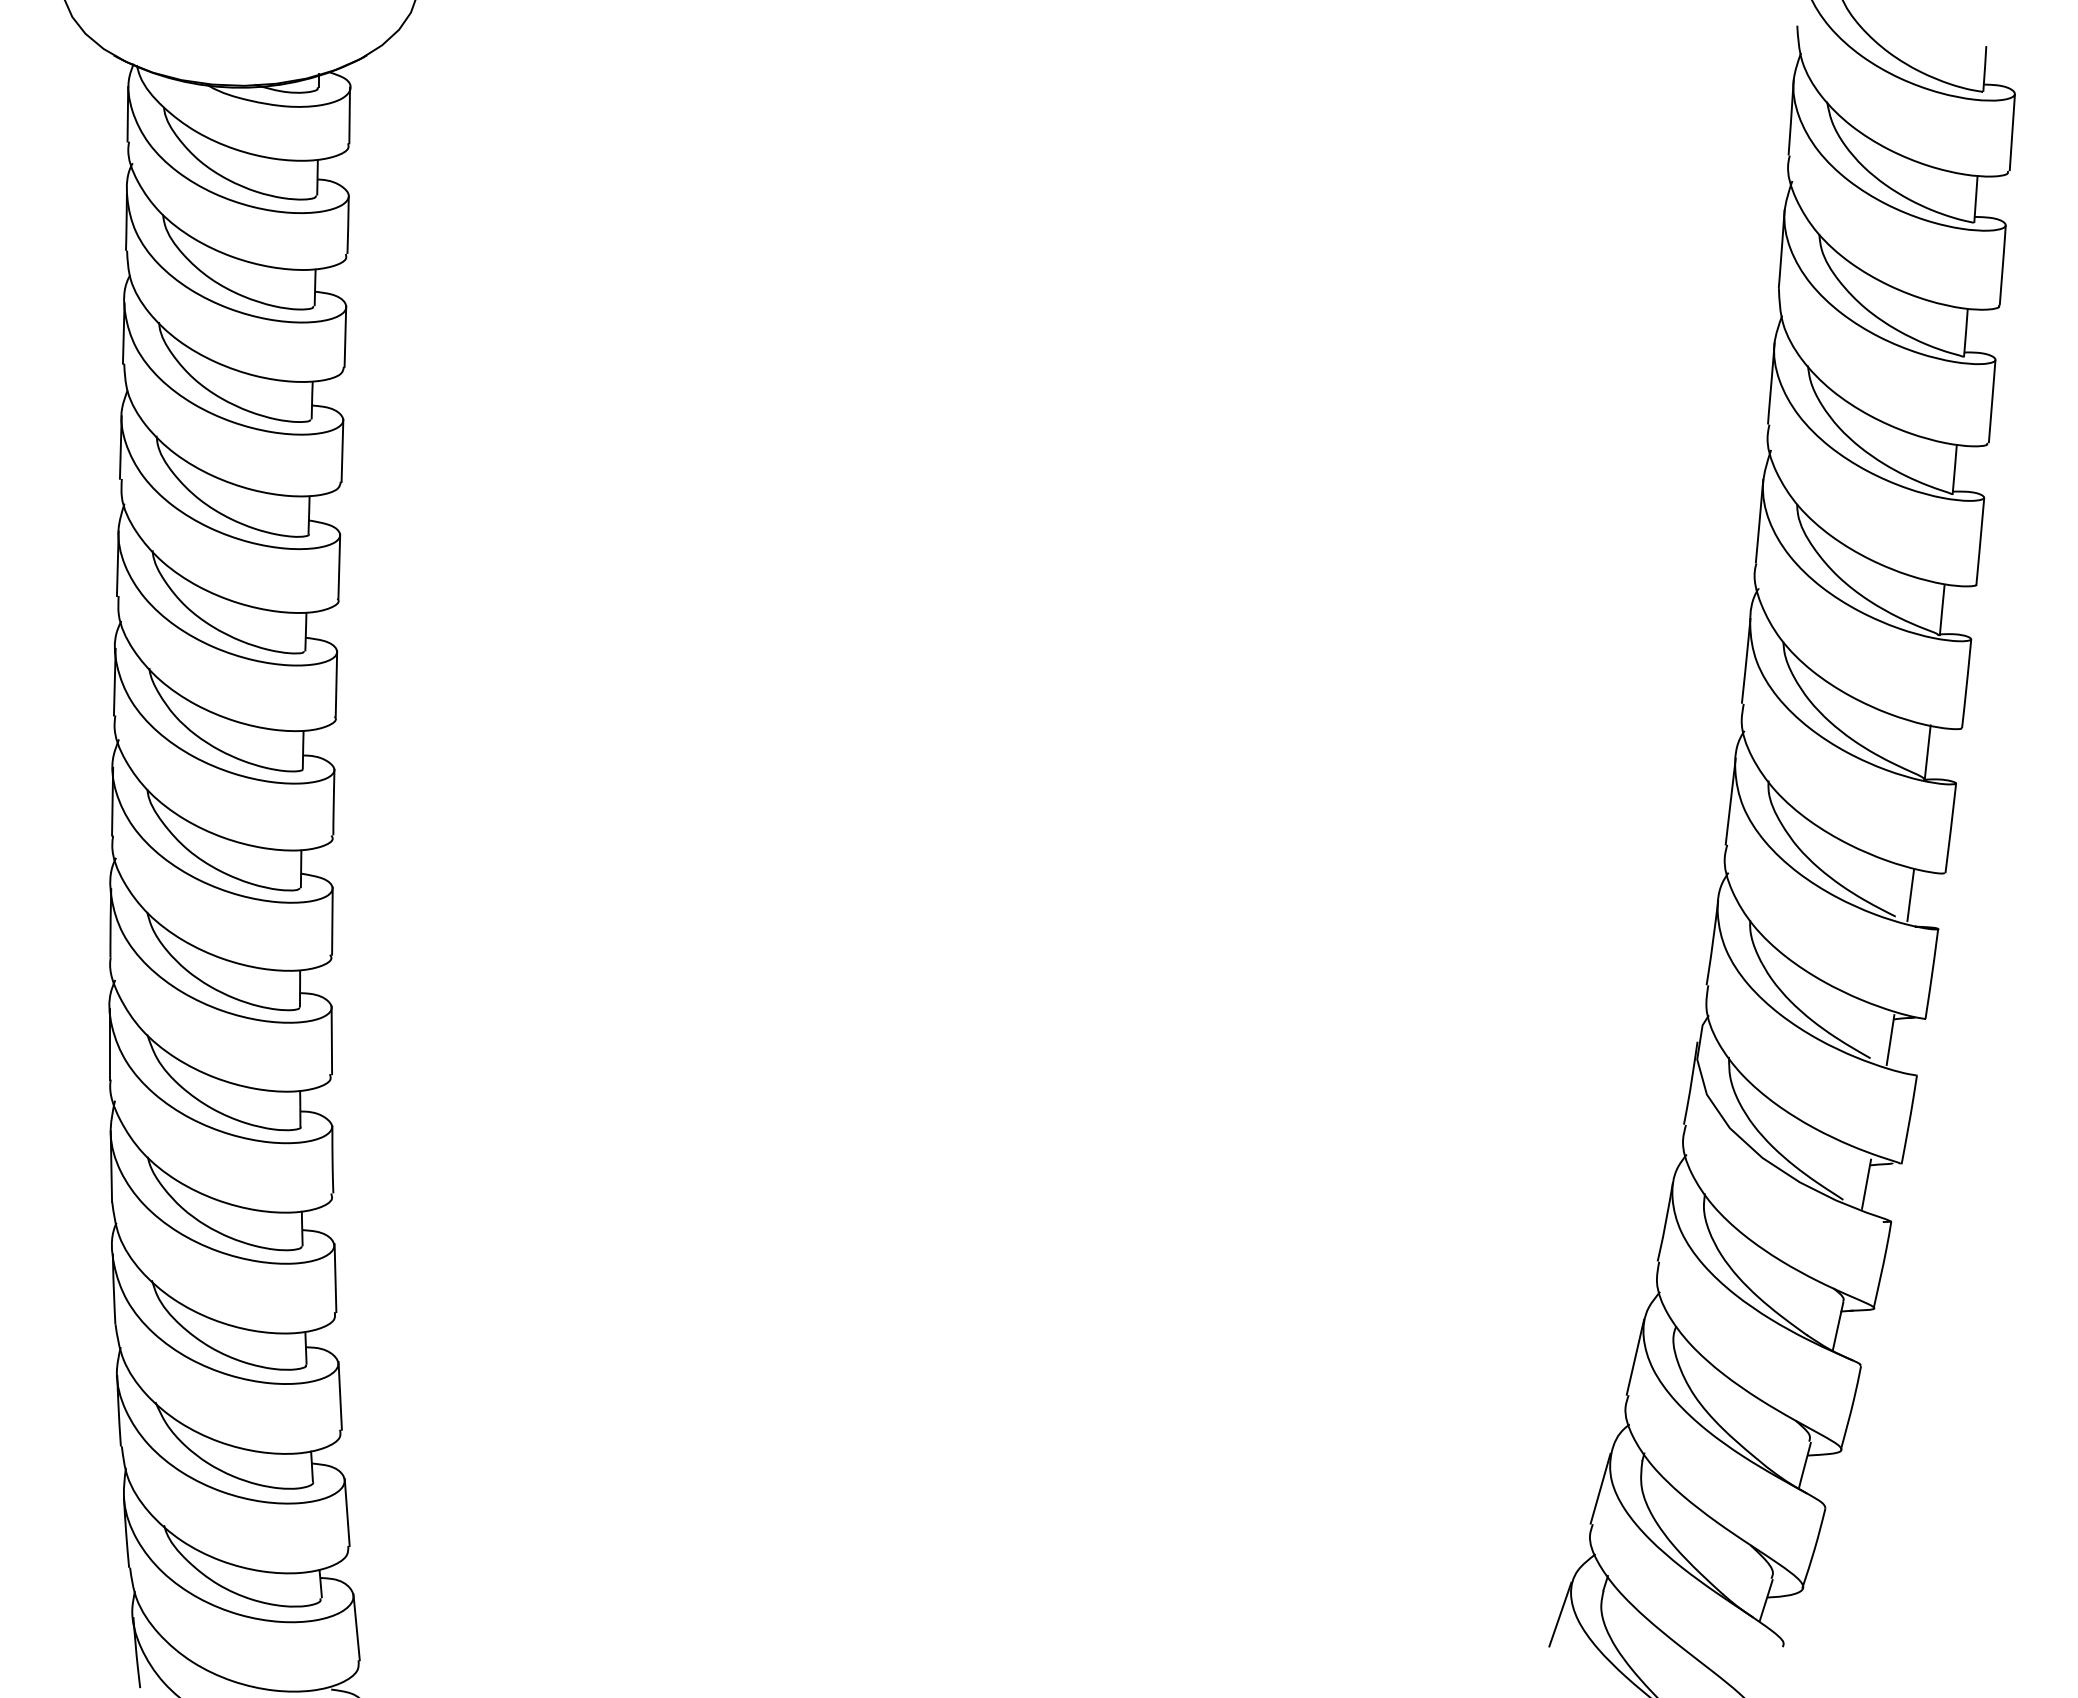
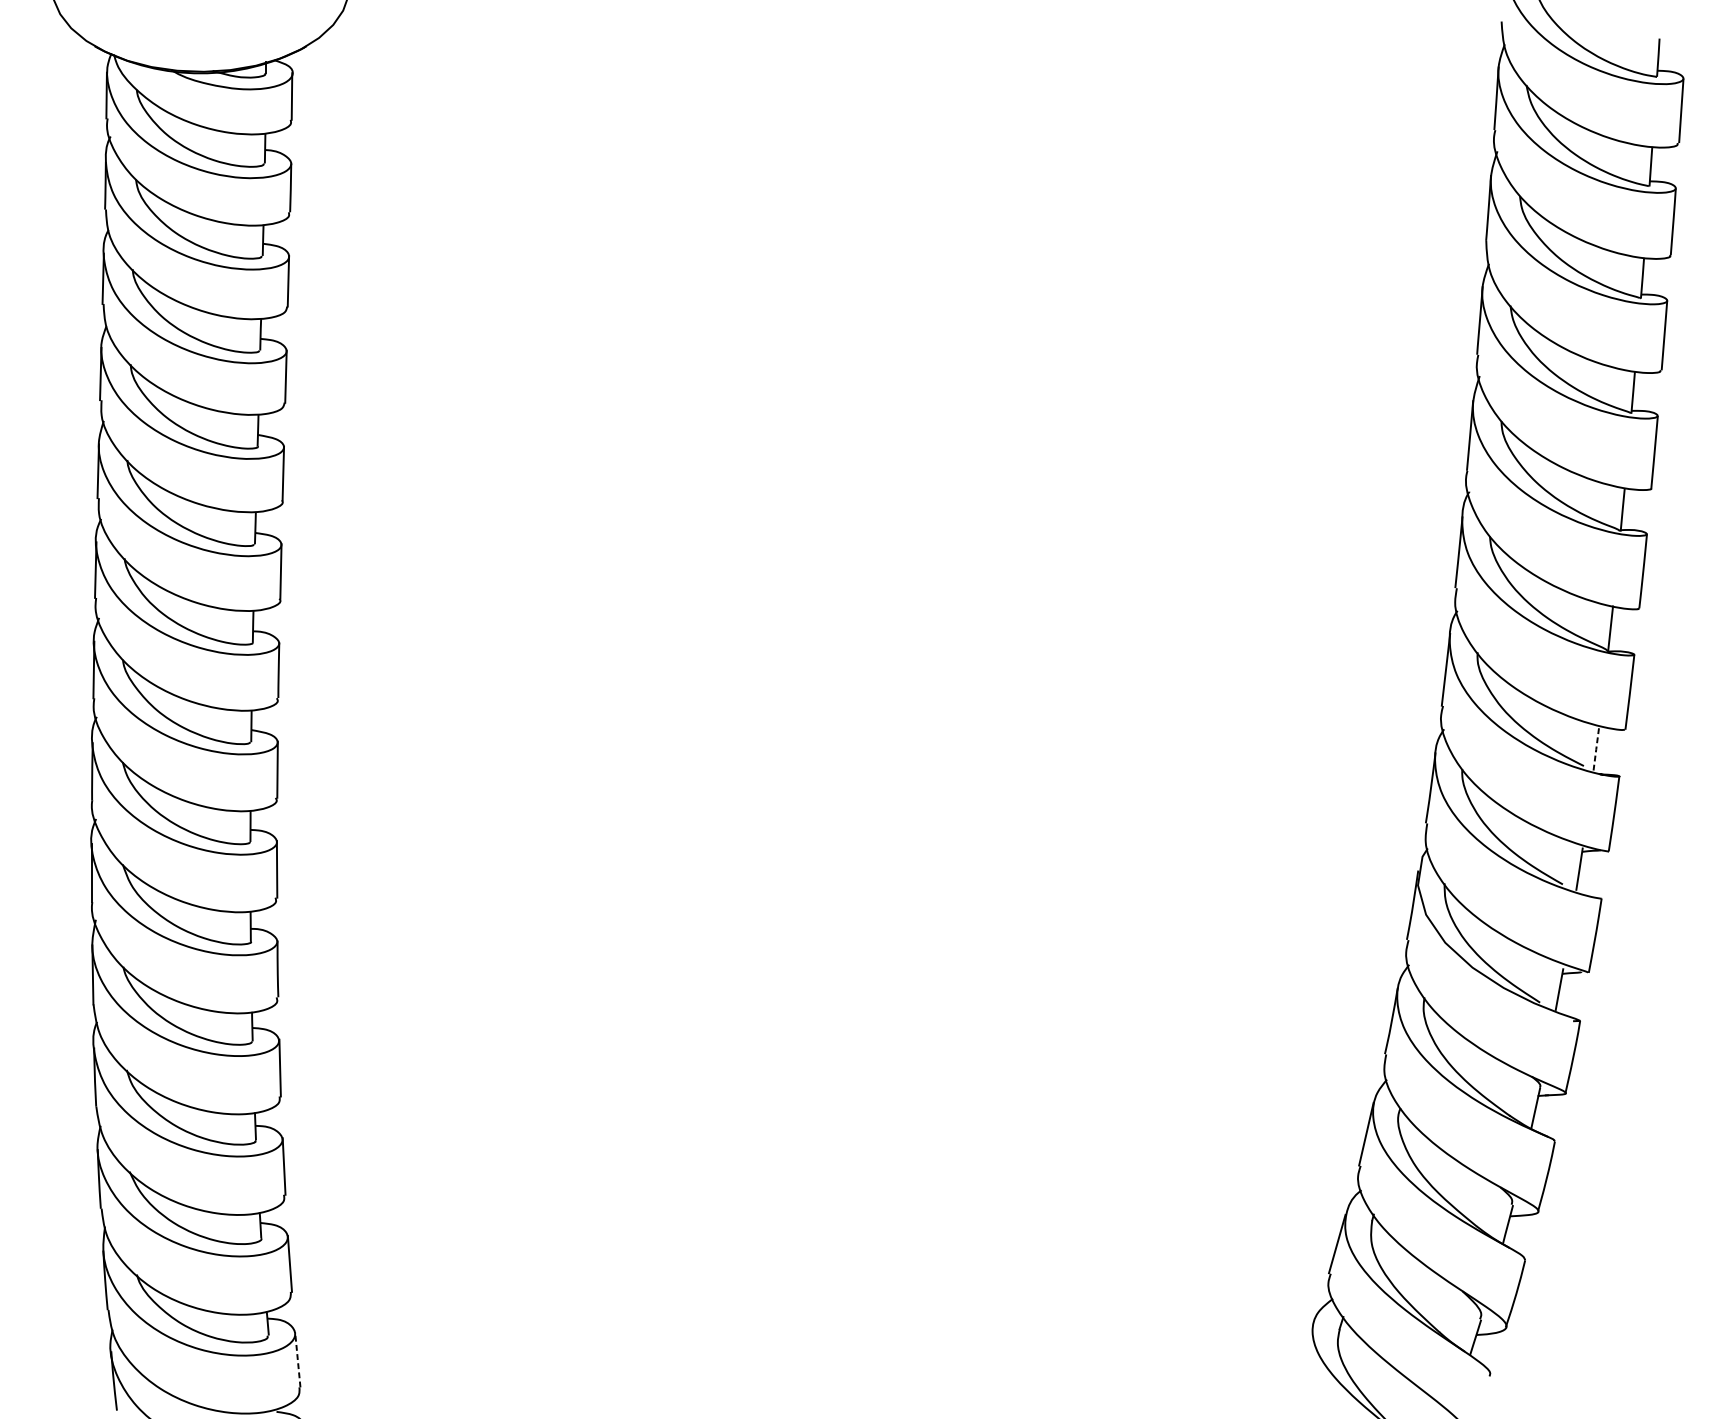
line: (1910, 896) -> (1596, 749), solid -> dashed
line: (1560, 1614) -> (1303, 1349), removed
line: (356, 1626) -> (297, 1359), solid -> dashed

